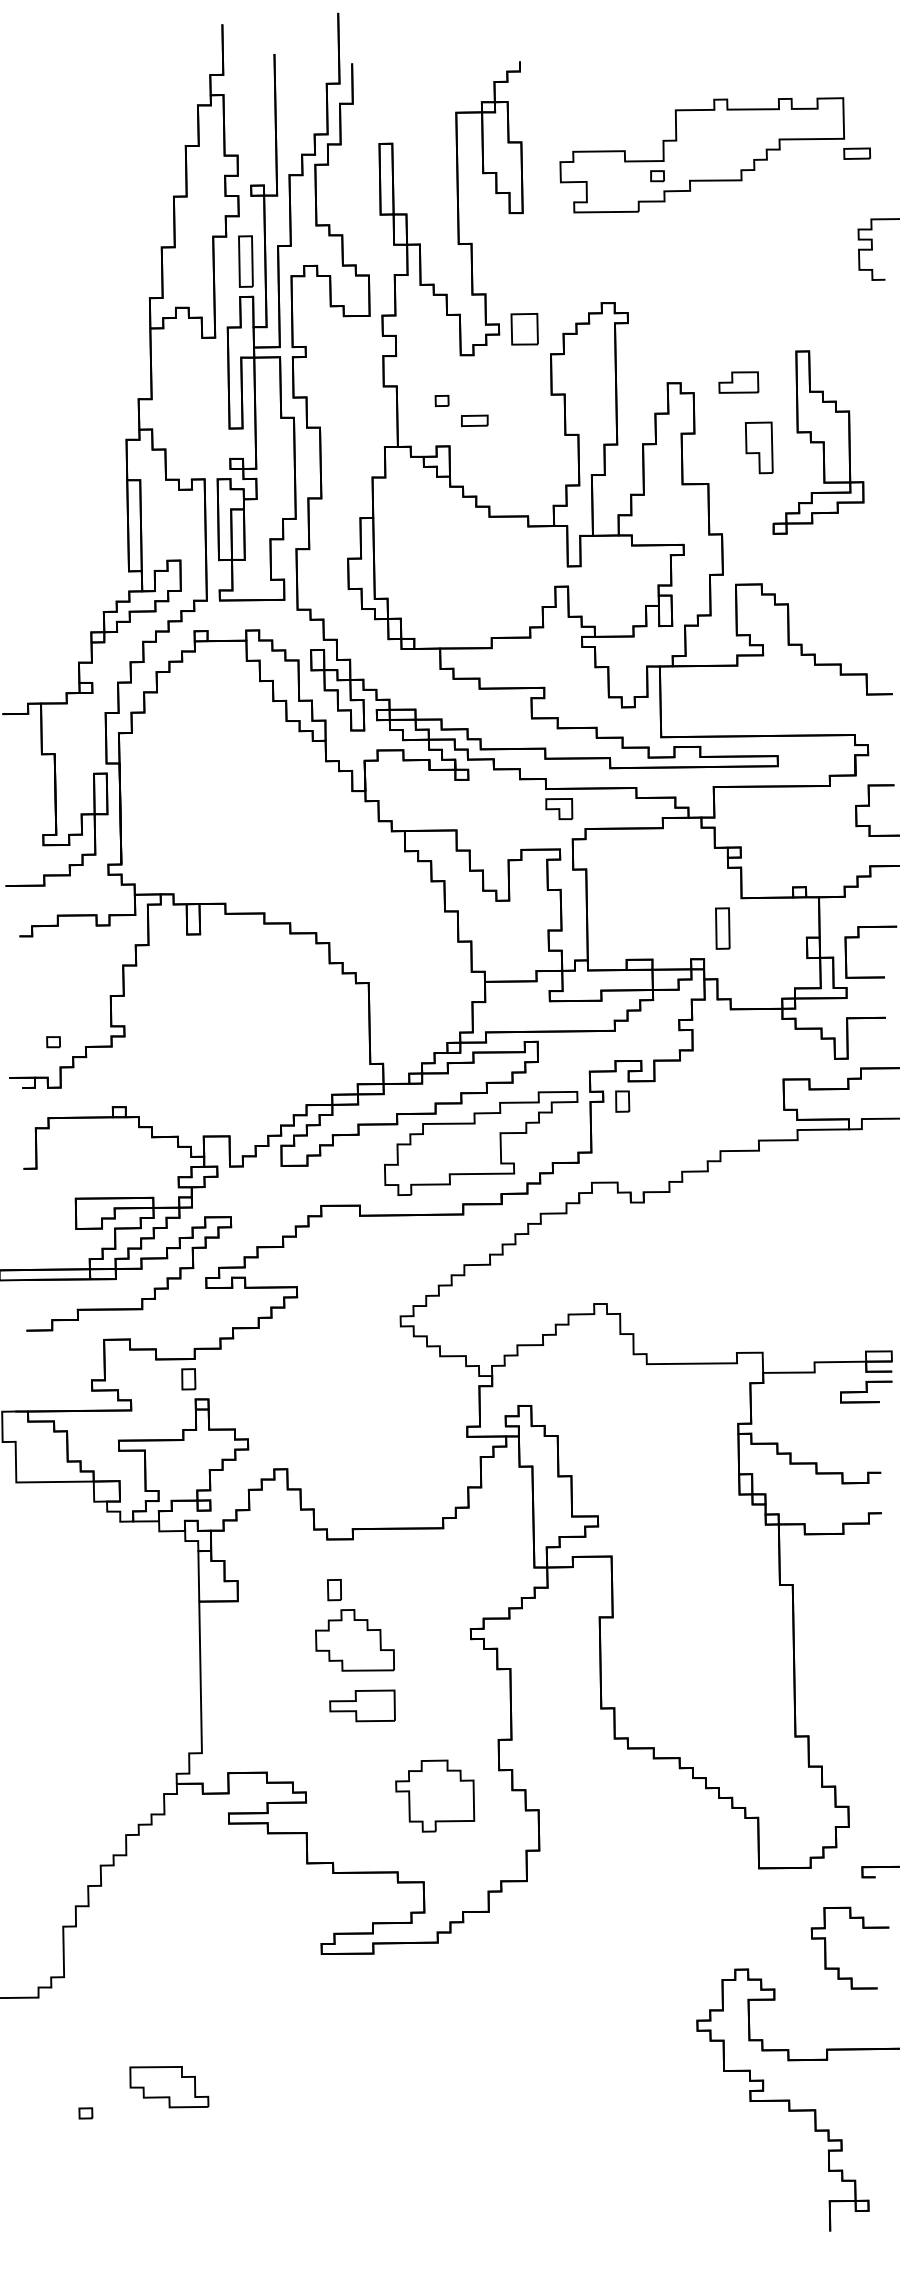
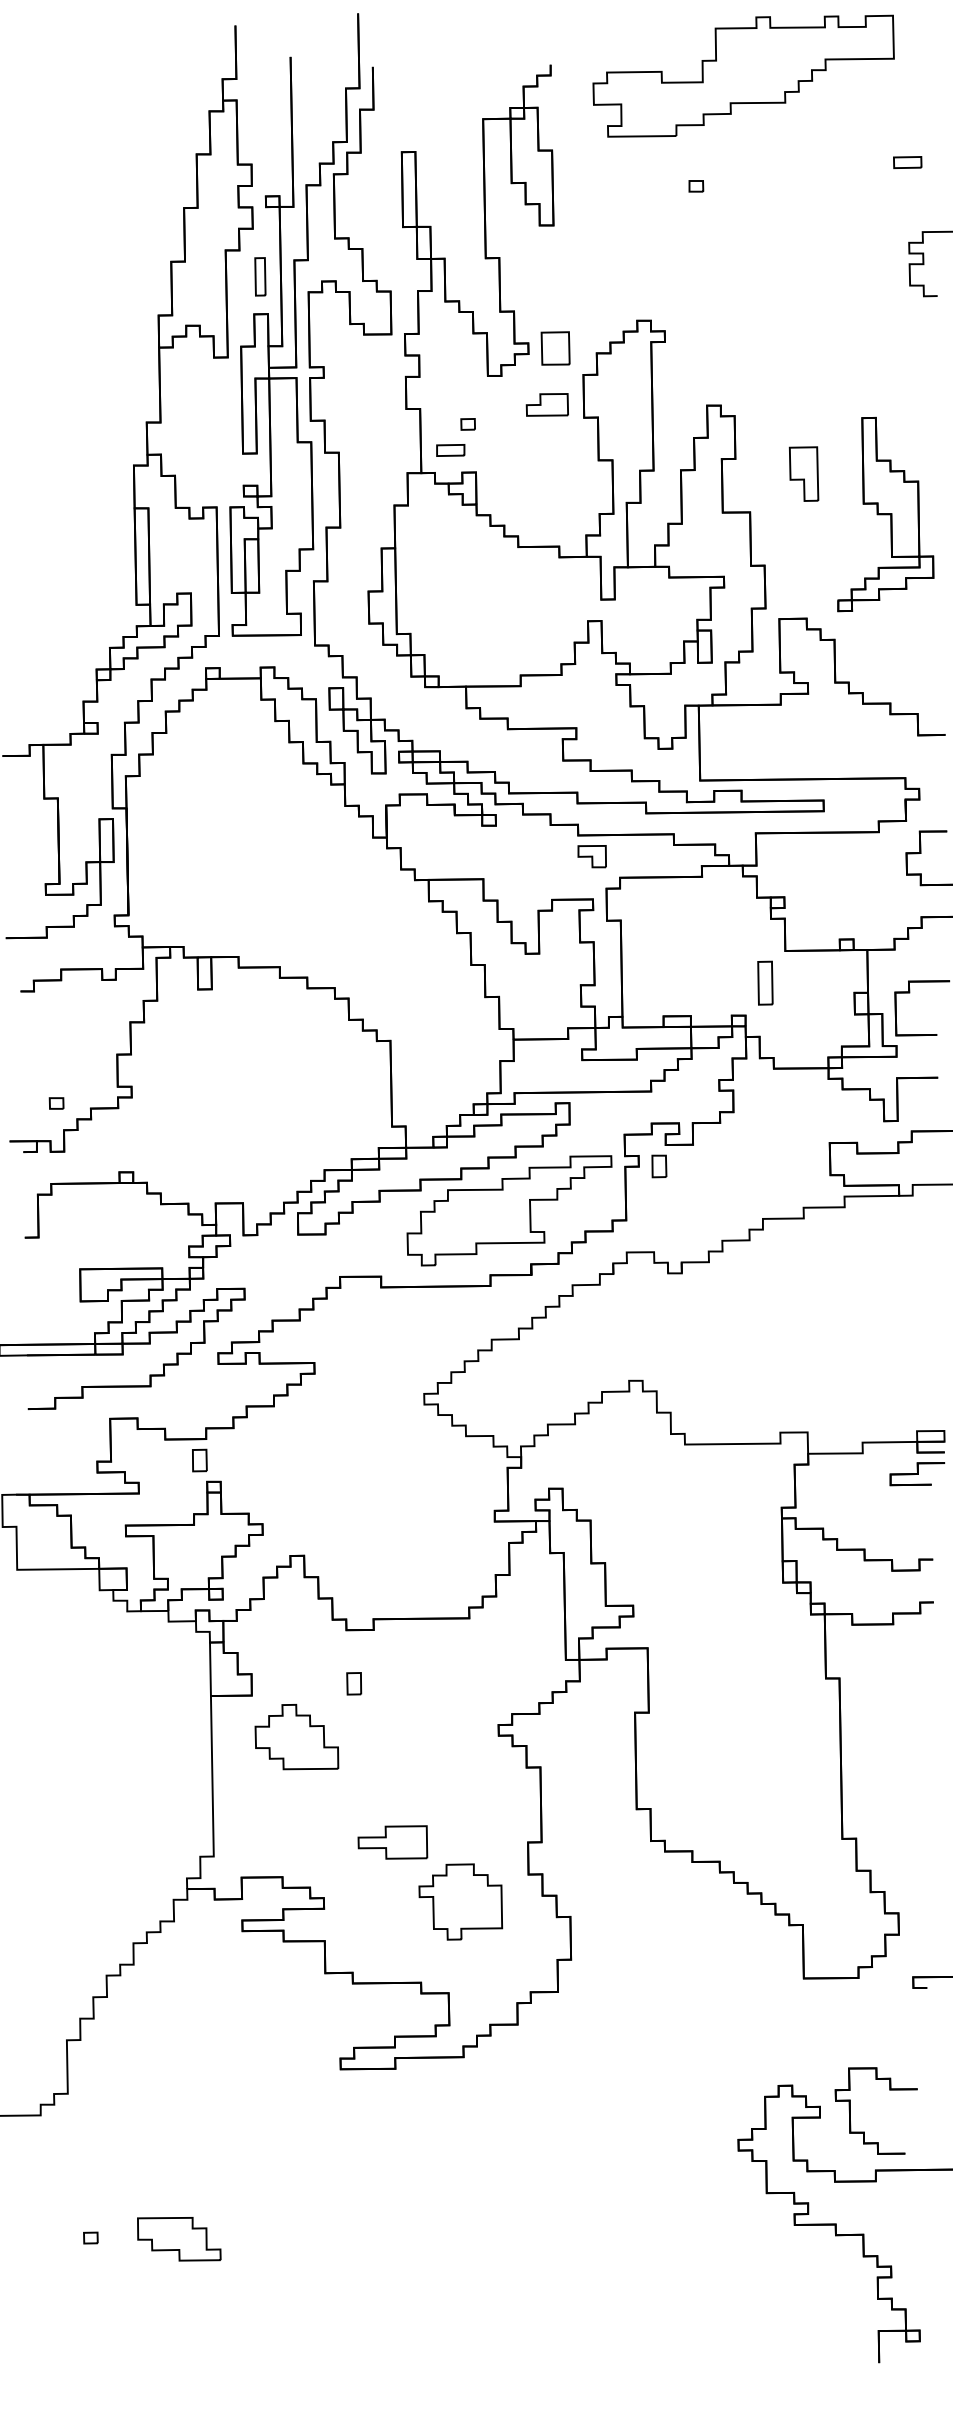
part: (702, 154) -> (743, 75), moved
part: (246, 261) -> (260, 276), size x0.7
part: (737, 382) -> (546, 404), moved
part: (474, 420) -> (450, 450), moved
part: (818, 442) -> (885, 514), moved
part: (354, 1640) -> (296, 1737), moved
part: (362, 1705) -> (392, 1842), moved
part: (839, 1967) -> (864, 2131), moved
part: (169, 2087) -> (179, 2239), moved

